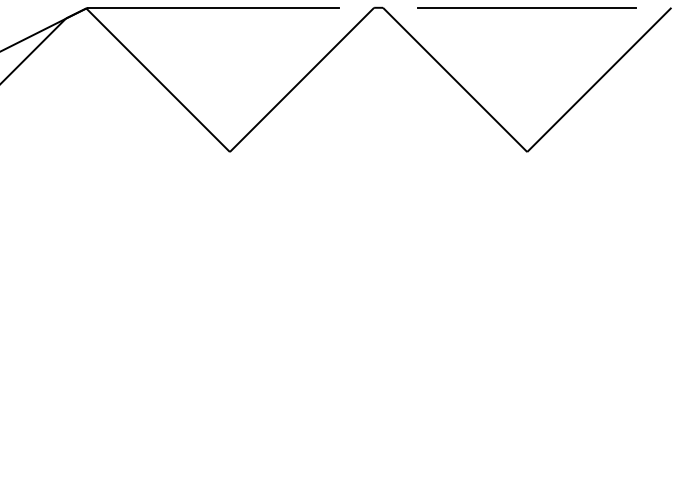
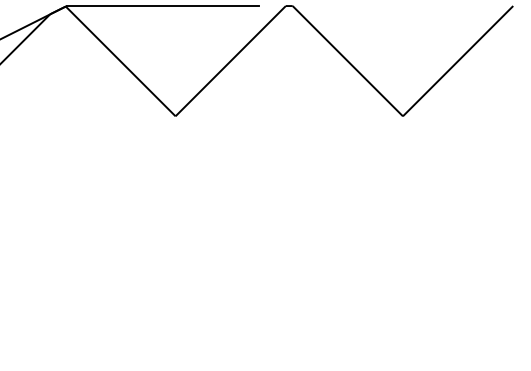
line: (527, 7) -> (403, 5), removed

